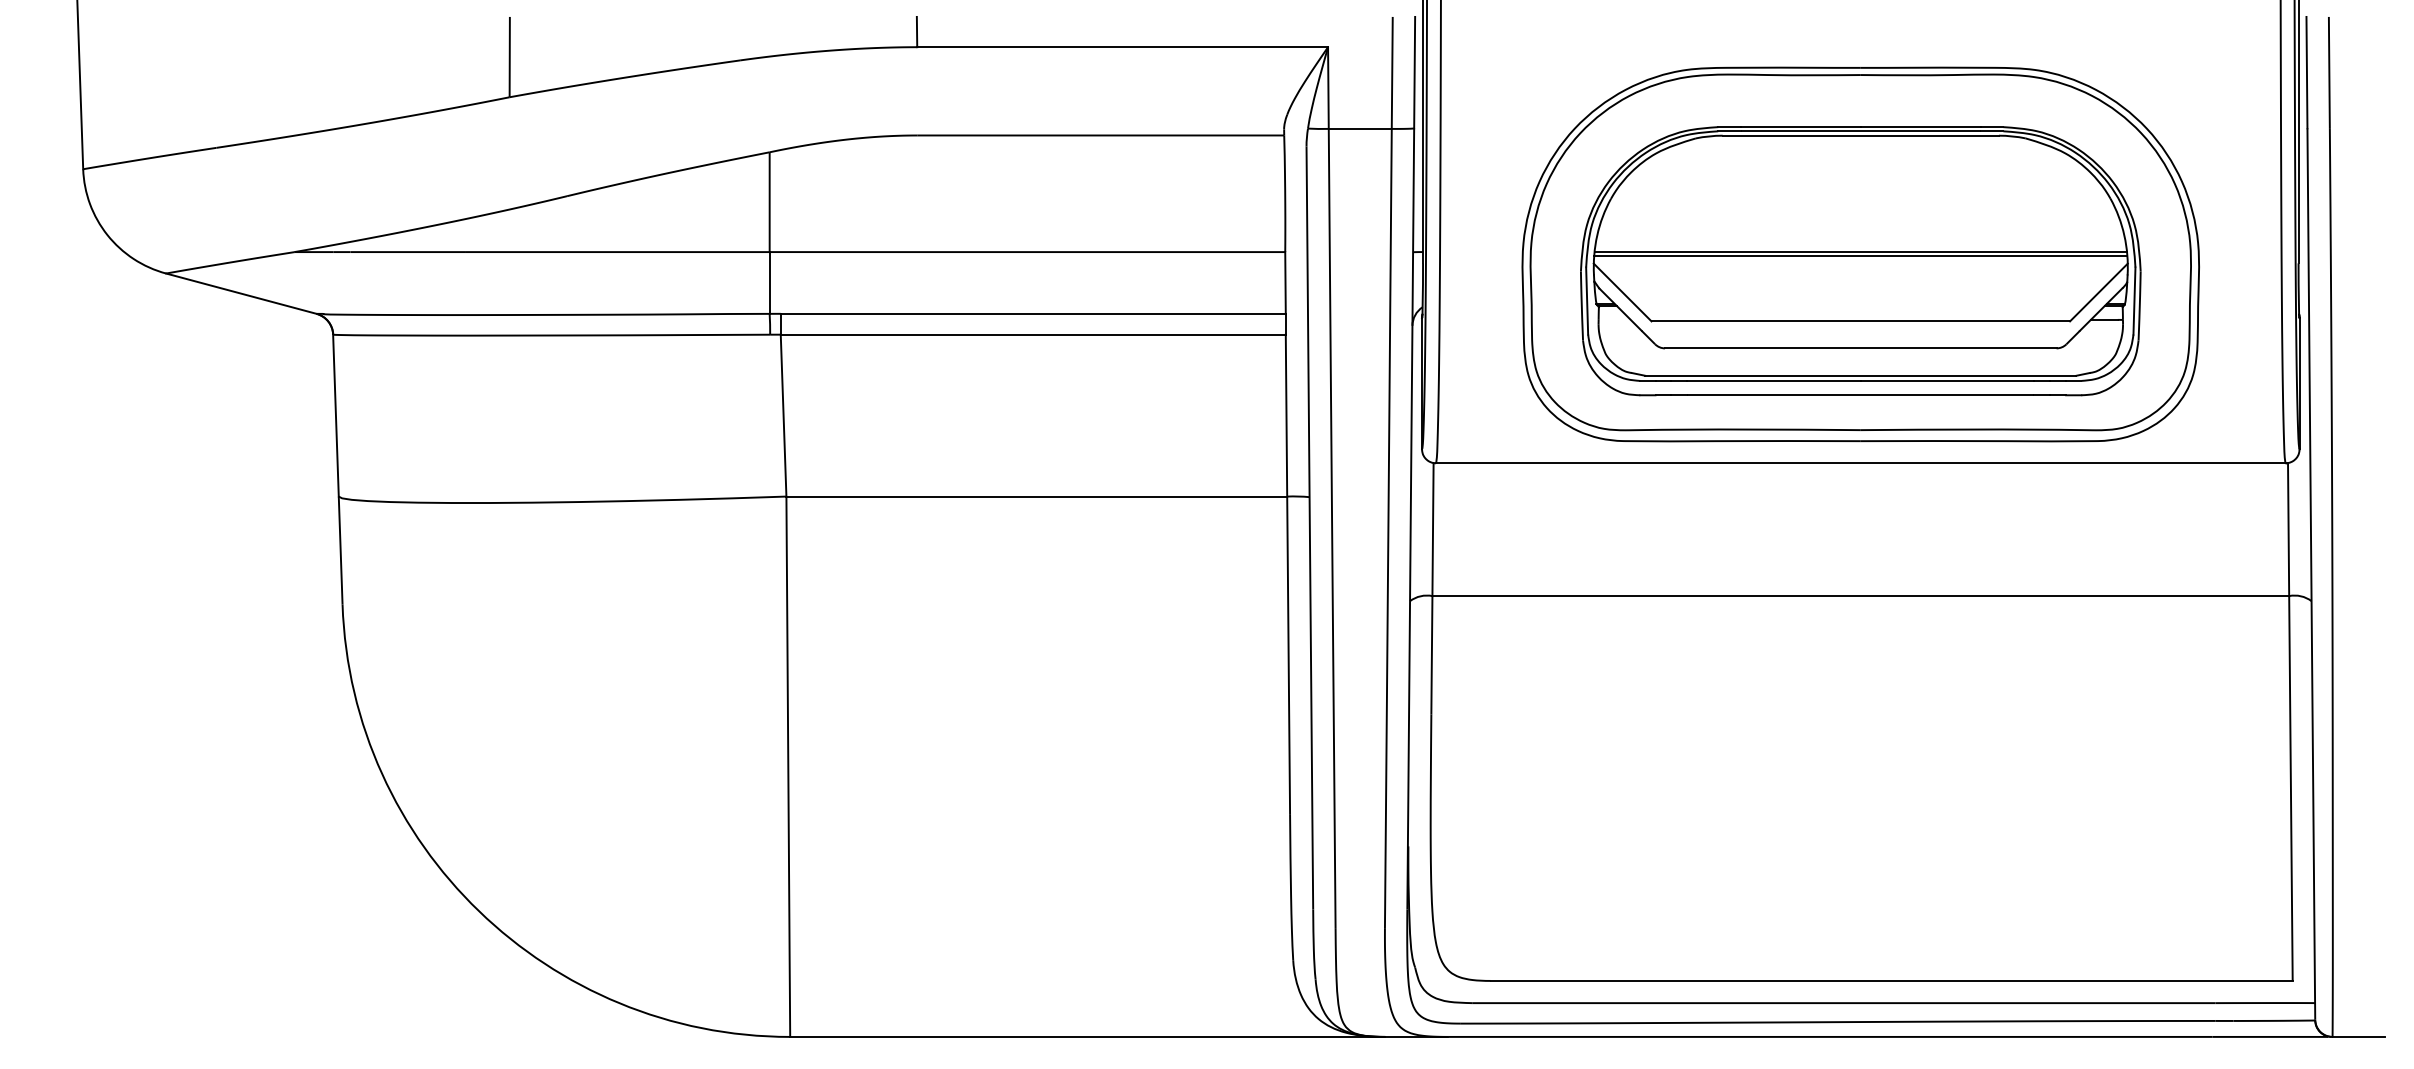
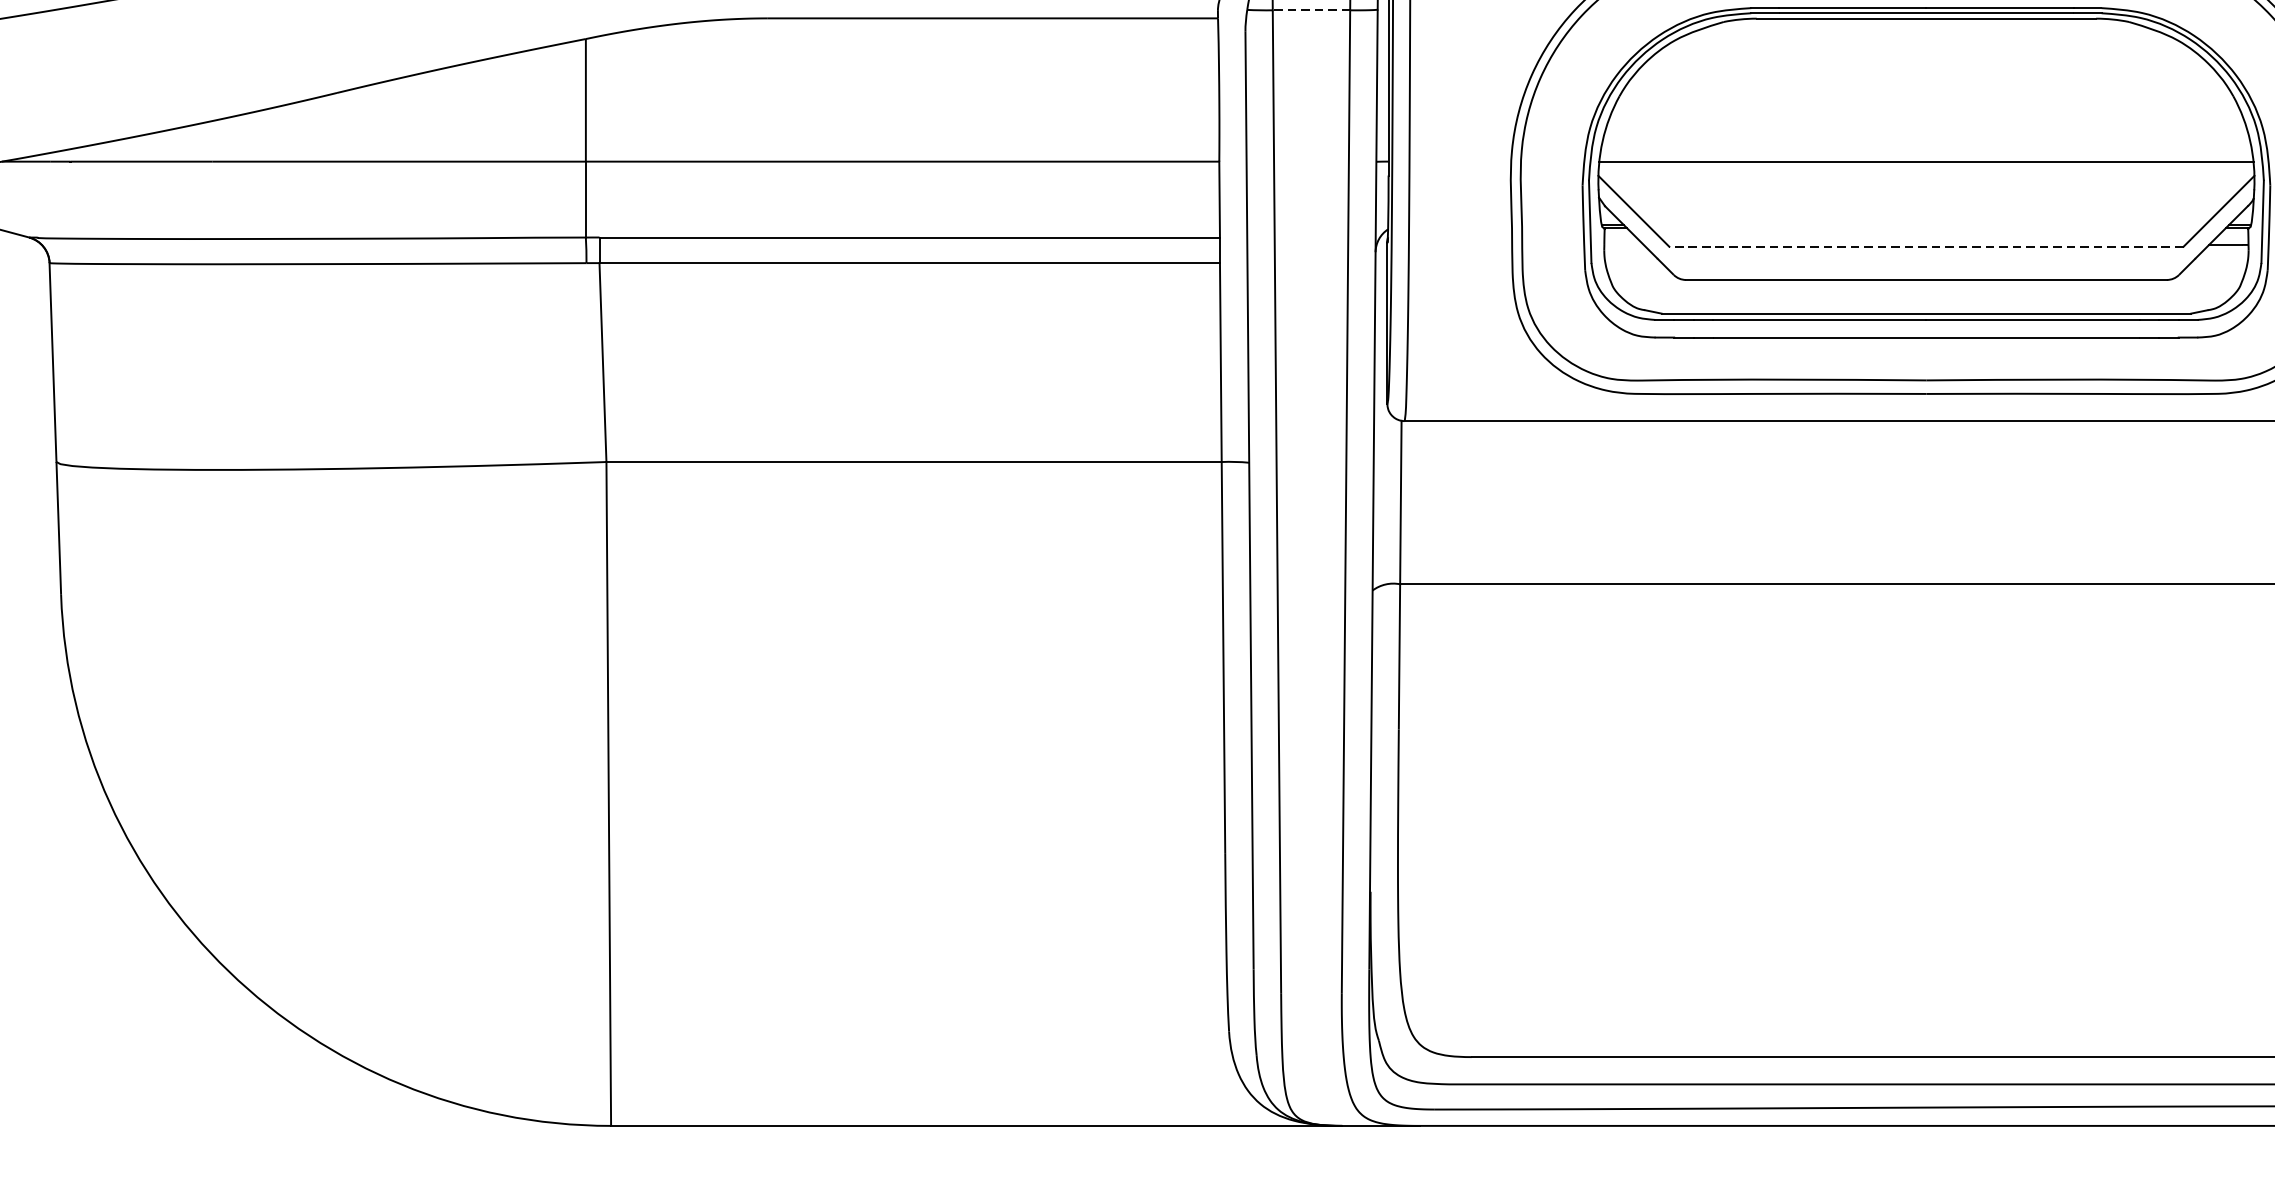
line: (1360, 128) -> (1311, 9), solid -> dashed
line: (1860, 255) -> (1926, 165), removed
line: (1860, 321) -> (1926, 246), solid -> dashed

